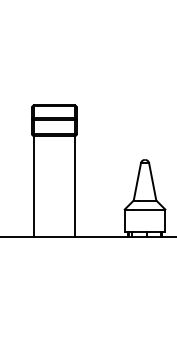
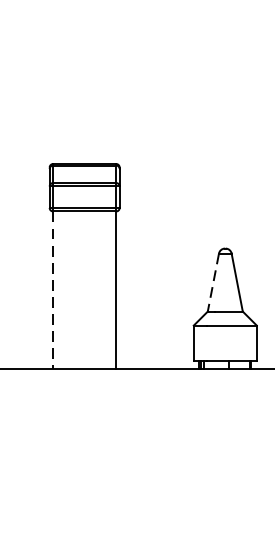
line: (137, 182) -> (213, 283), solid -> dashed
line: (34, 186) -> (53, 289), solid -> dashed

